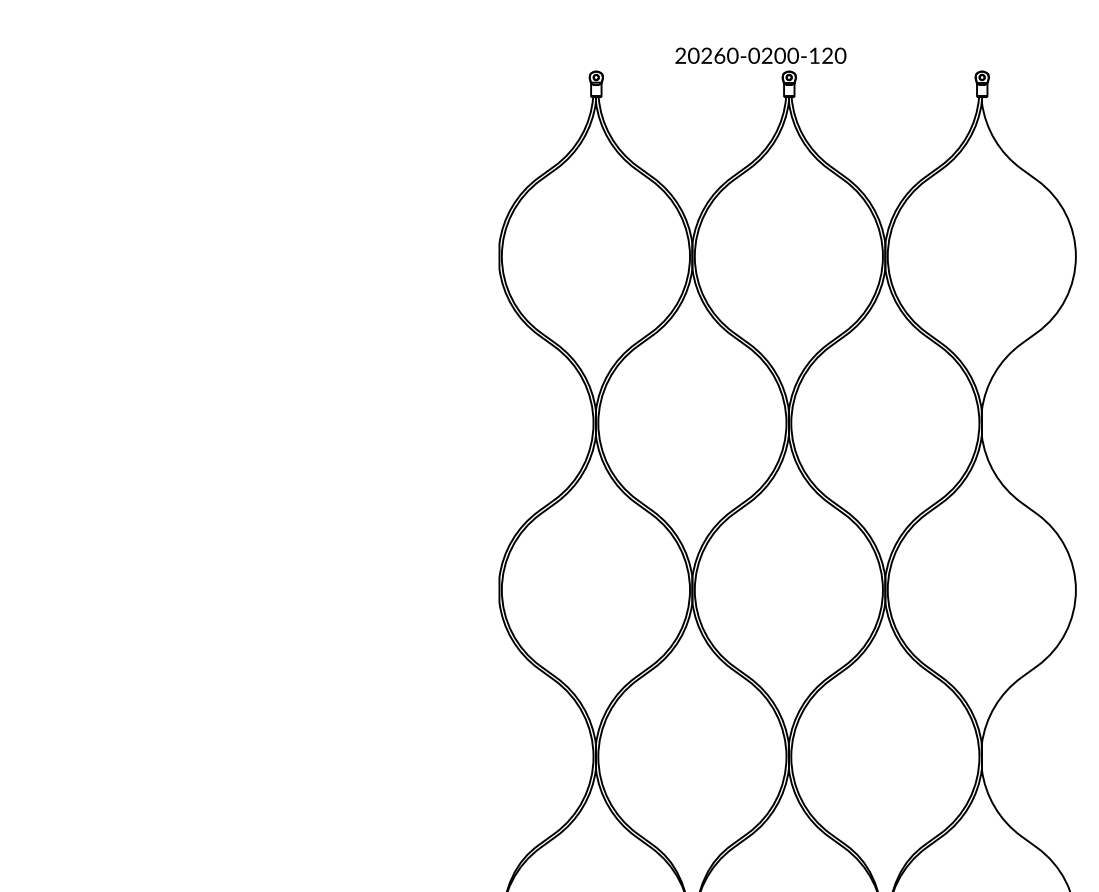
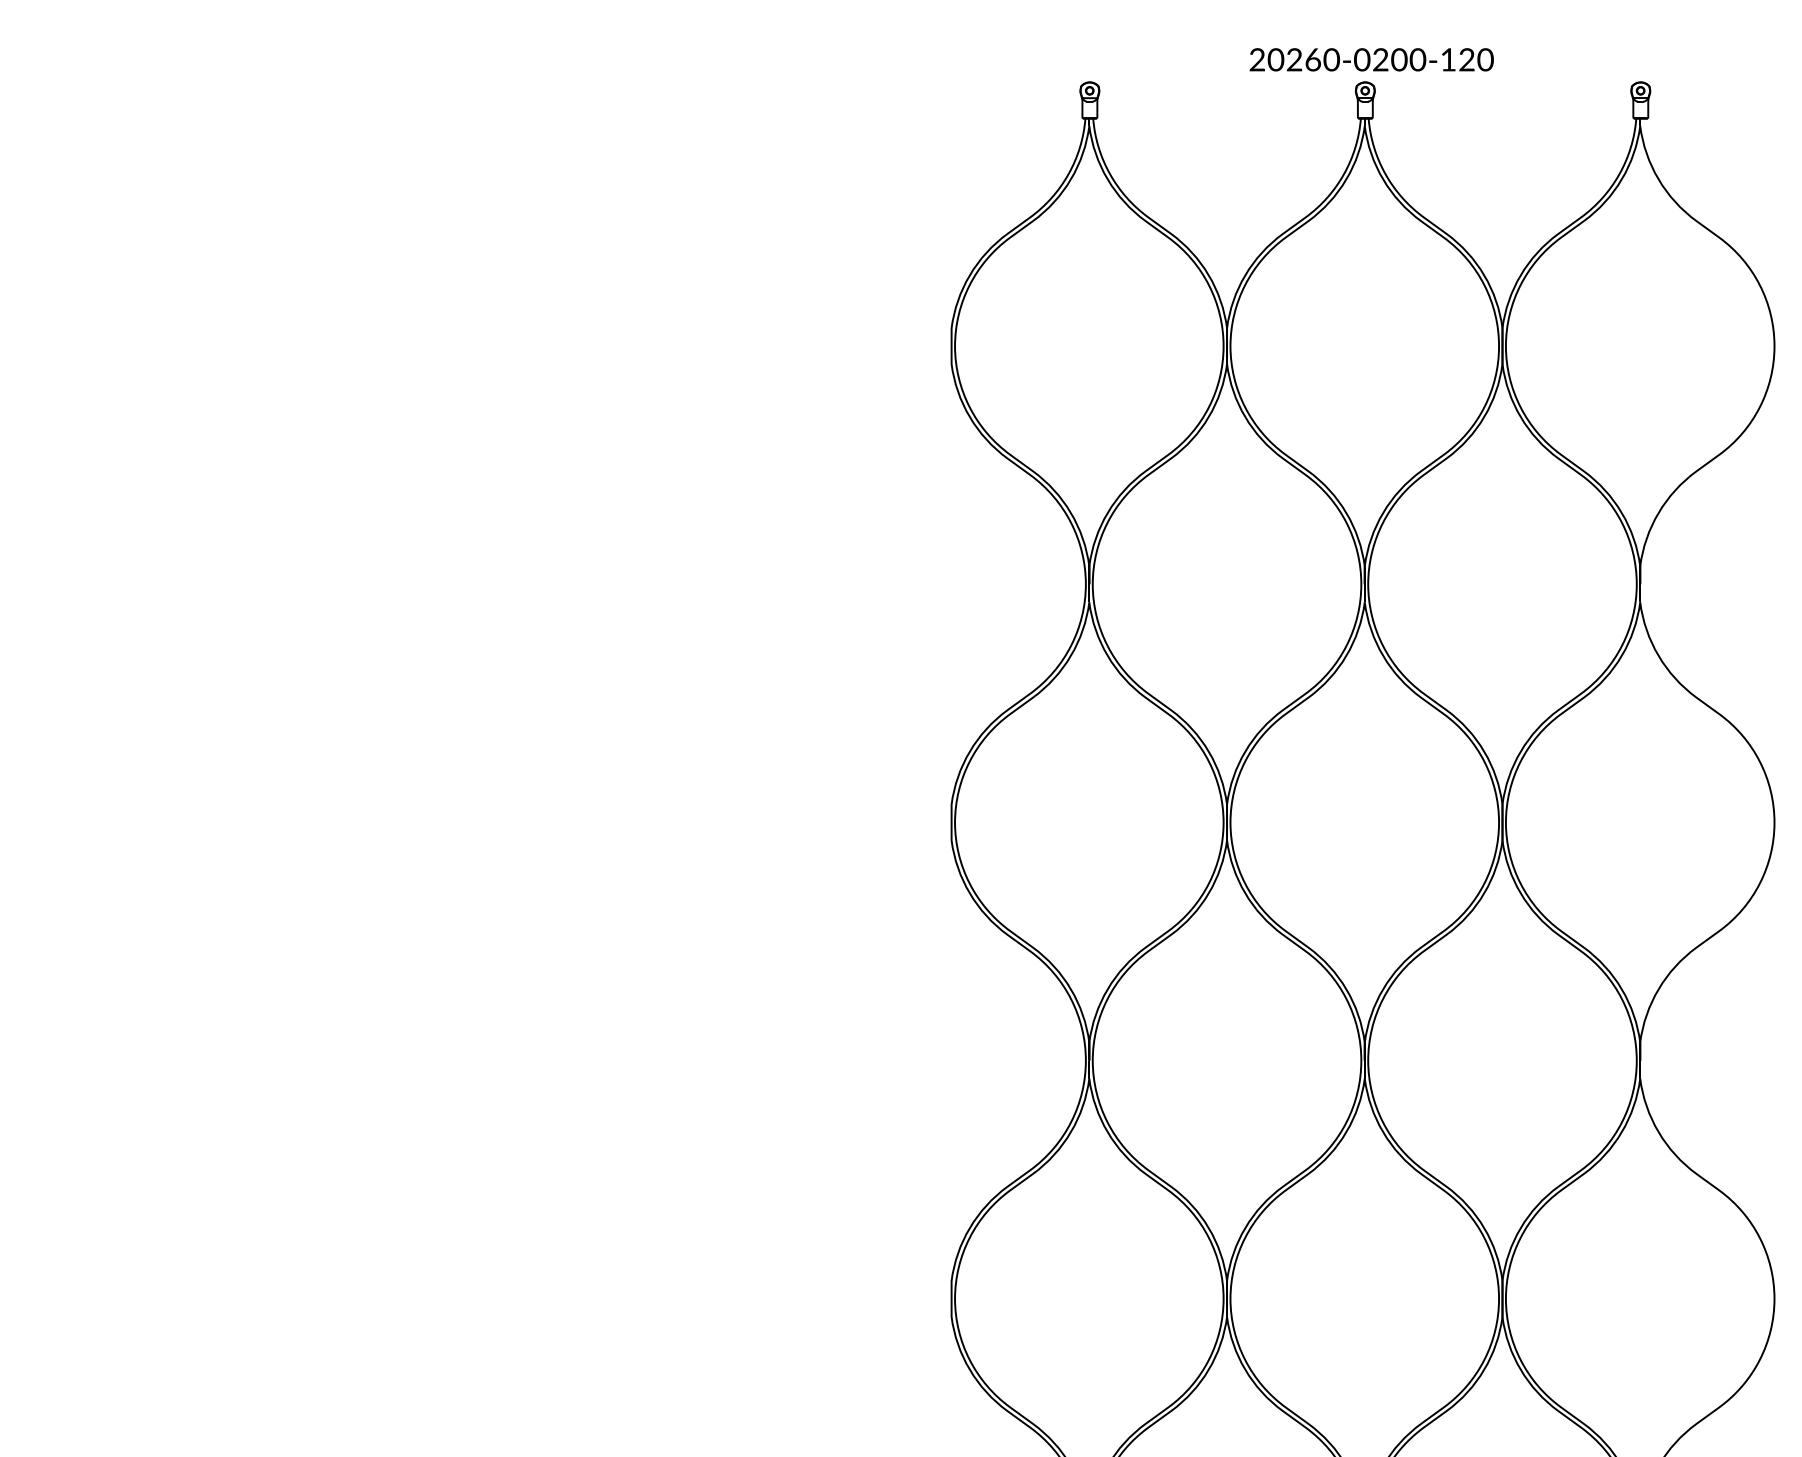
text: (760, 55) -> (1371, 59), moved

